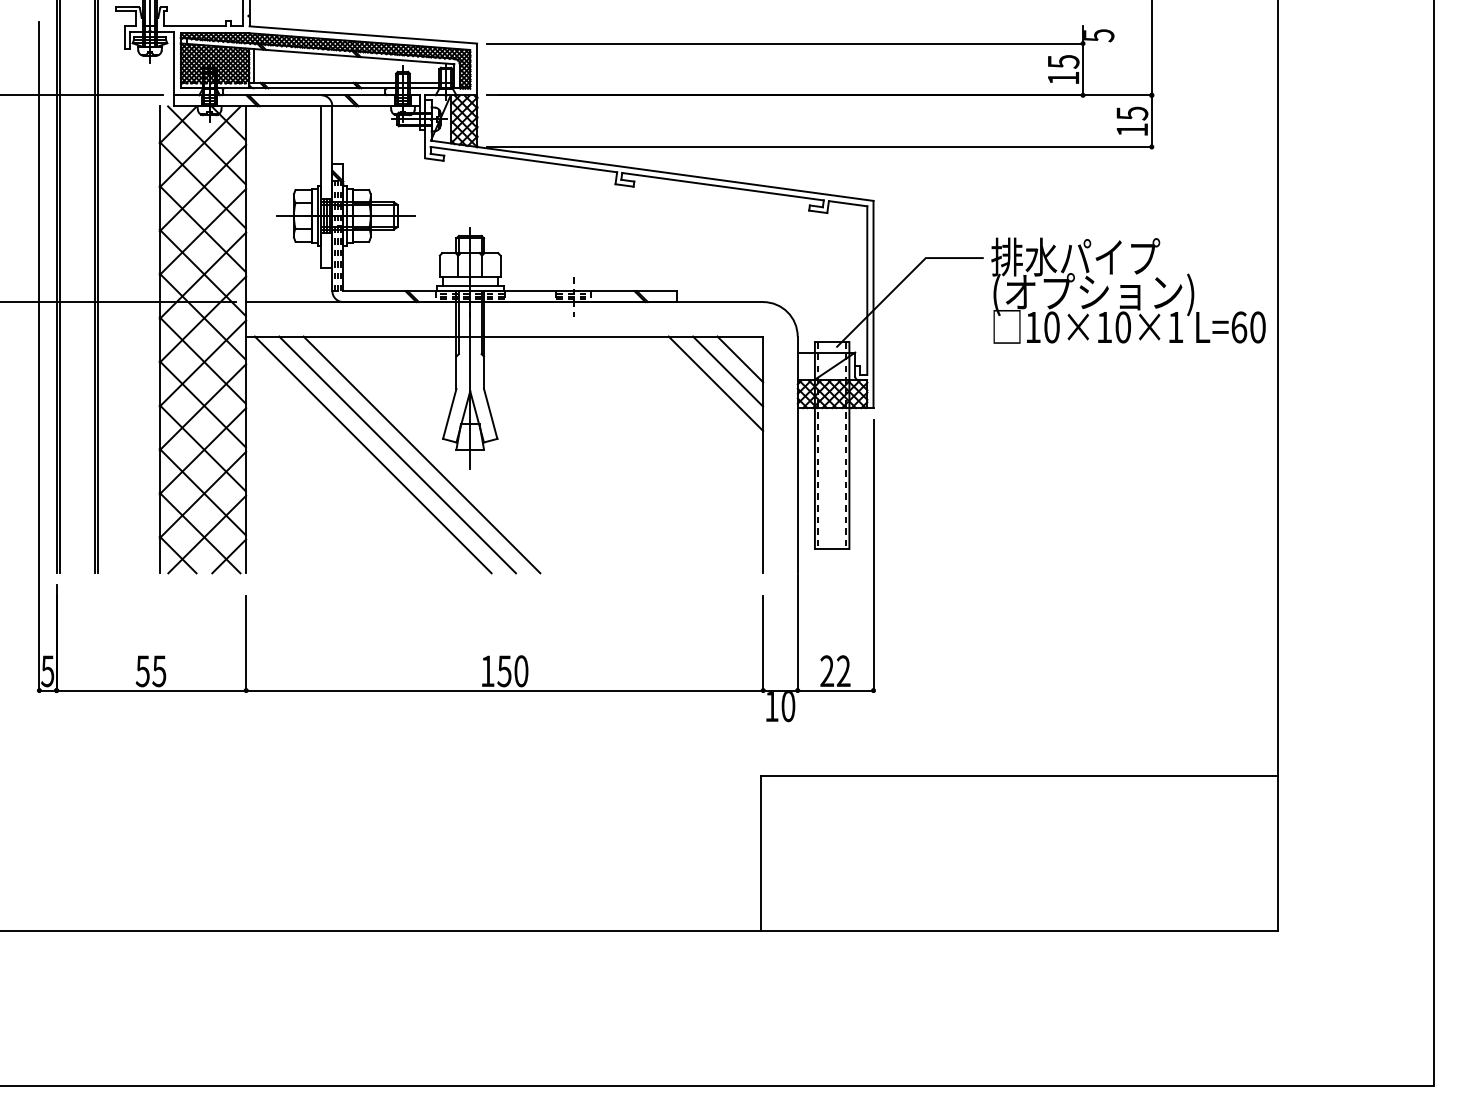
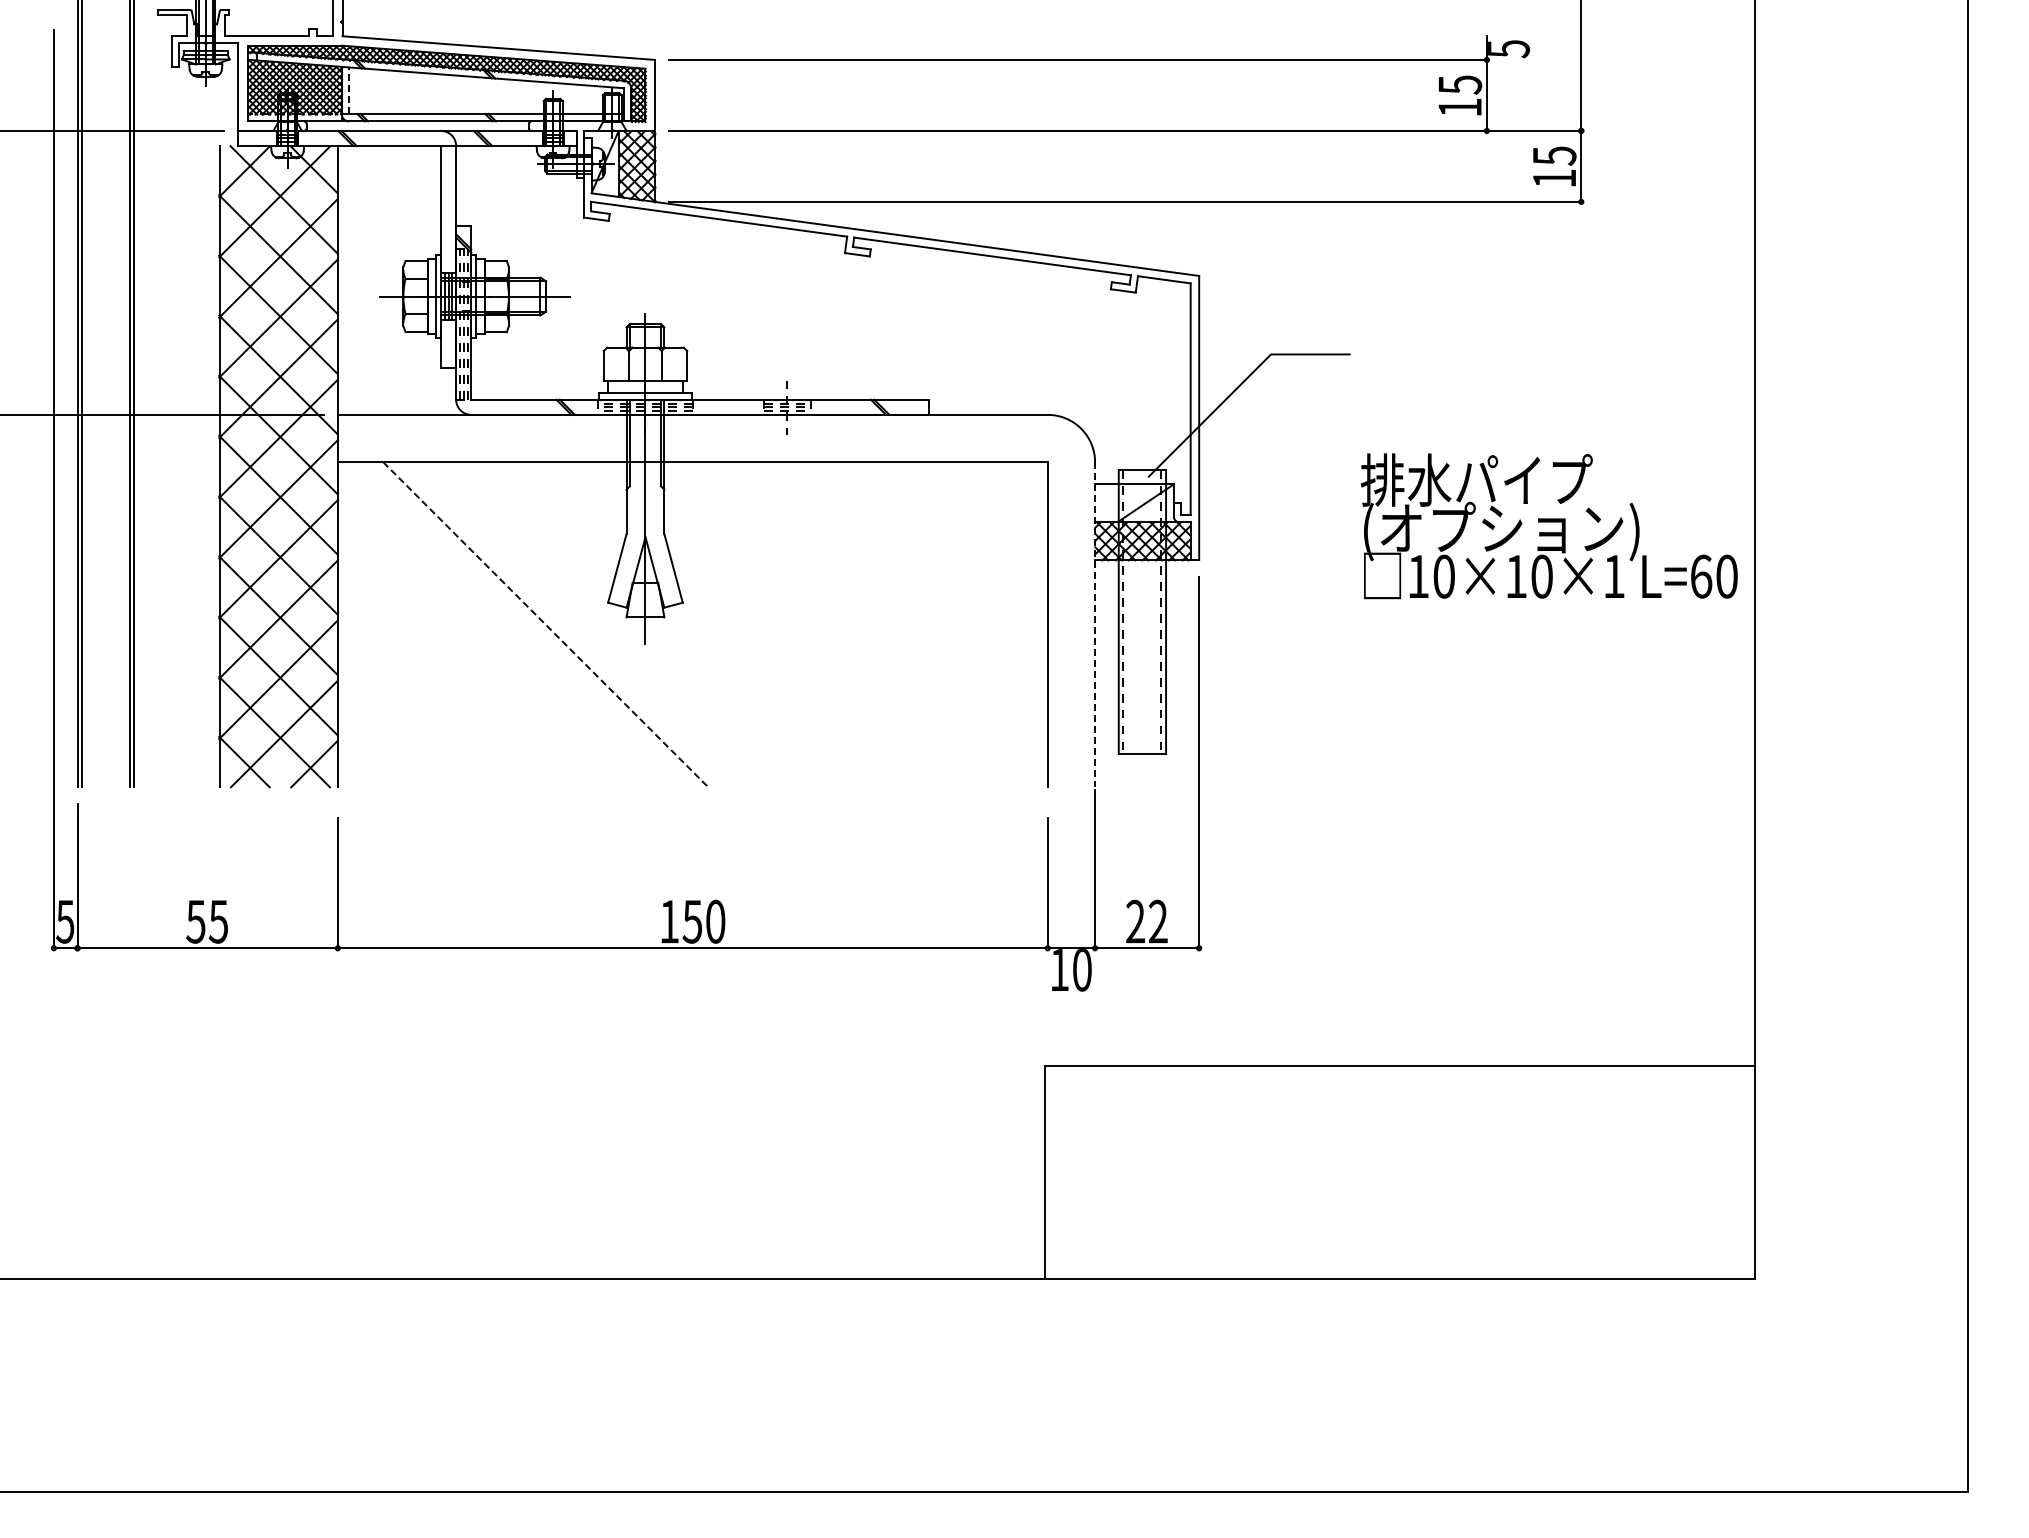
line: (254, 65) -> (349, 90), solid -> dashed
text: (1127, 290) -> (1548, 526), moved
line: (739, 359) -> (1015, 493), removed
line: (728, 371) -> (999, 510), removed
line: (715, 383) -> (982, 526), removed
line: (372, 454) -> (511, 624), removed
line: (397, 454) -> (545, 624), solid -> dashed
line: (421, 454) -> (578, 624), removed
line: (797, 454) -> (1095, 624), solid -> dashed

